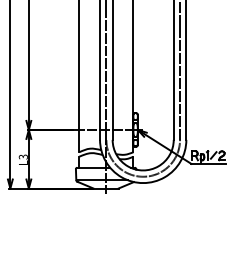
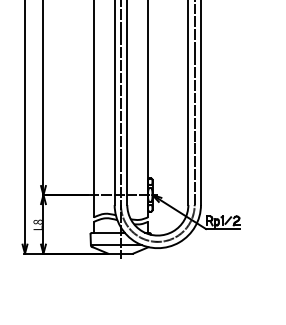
text: (22, 156) -> (37, 221), L3 -> L8

